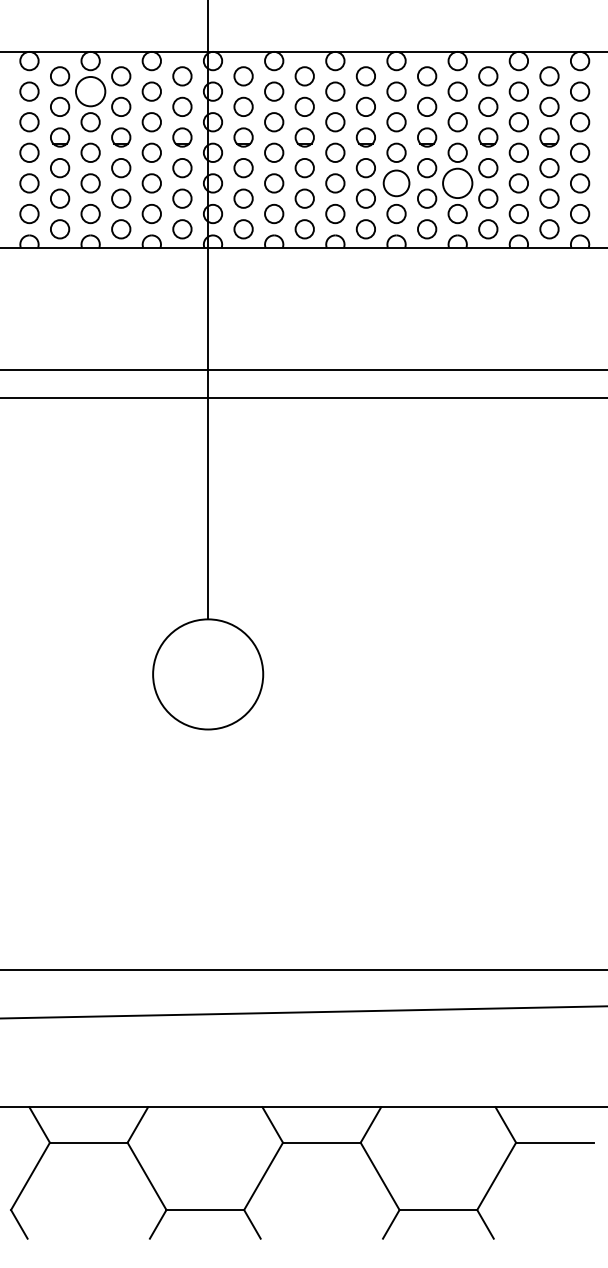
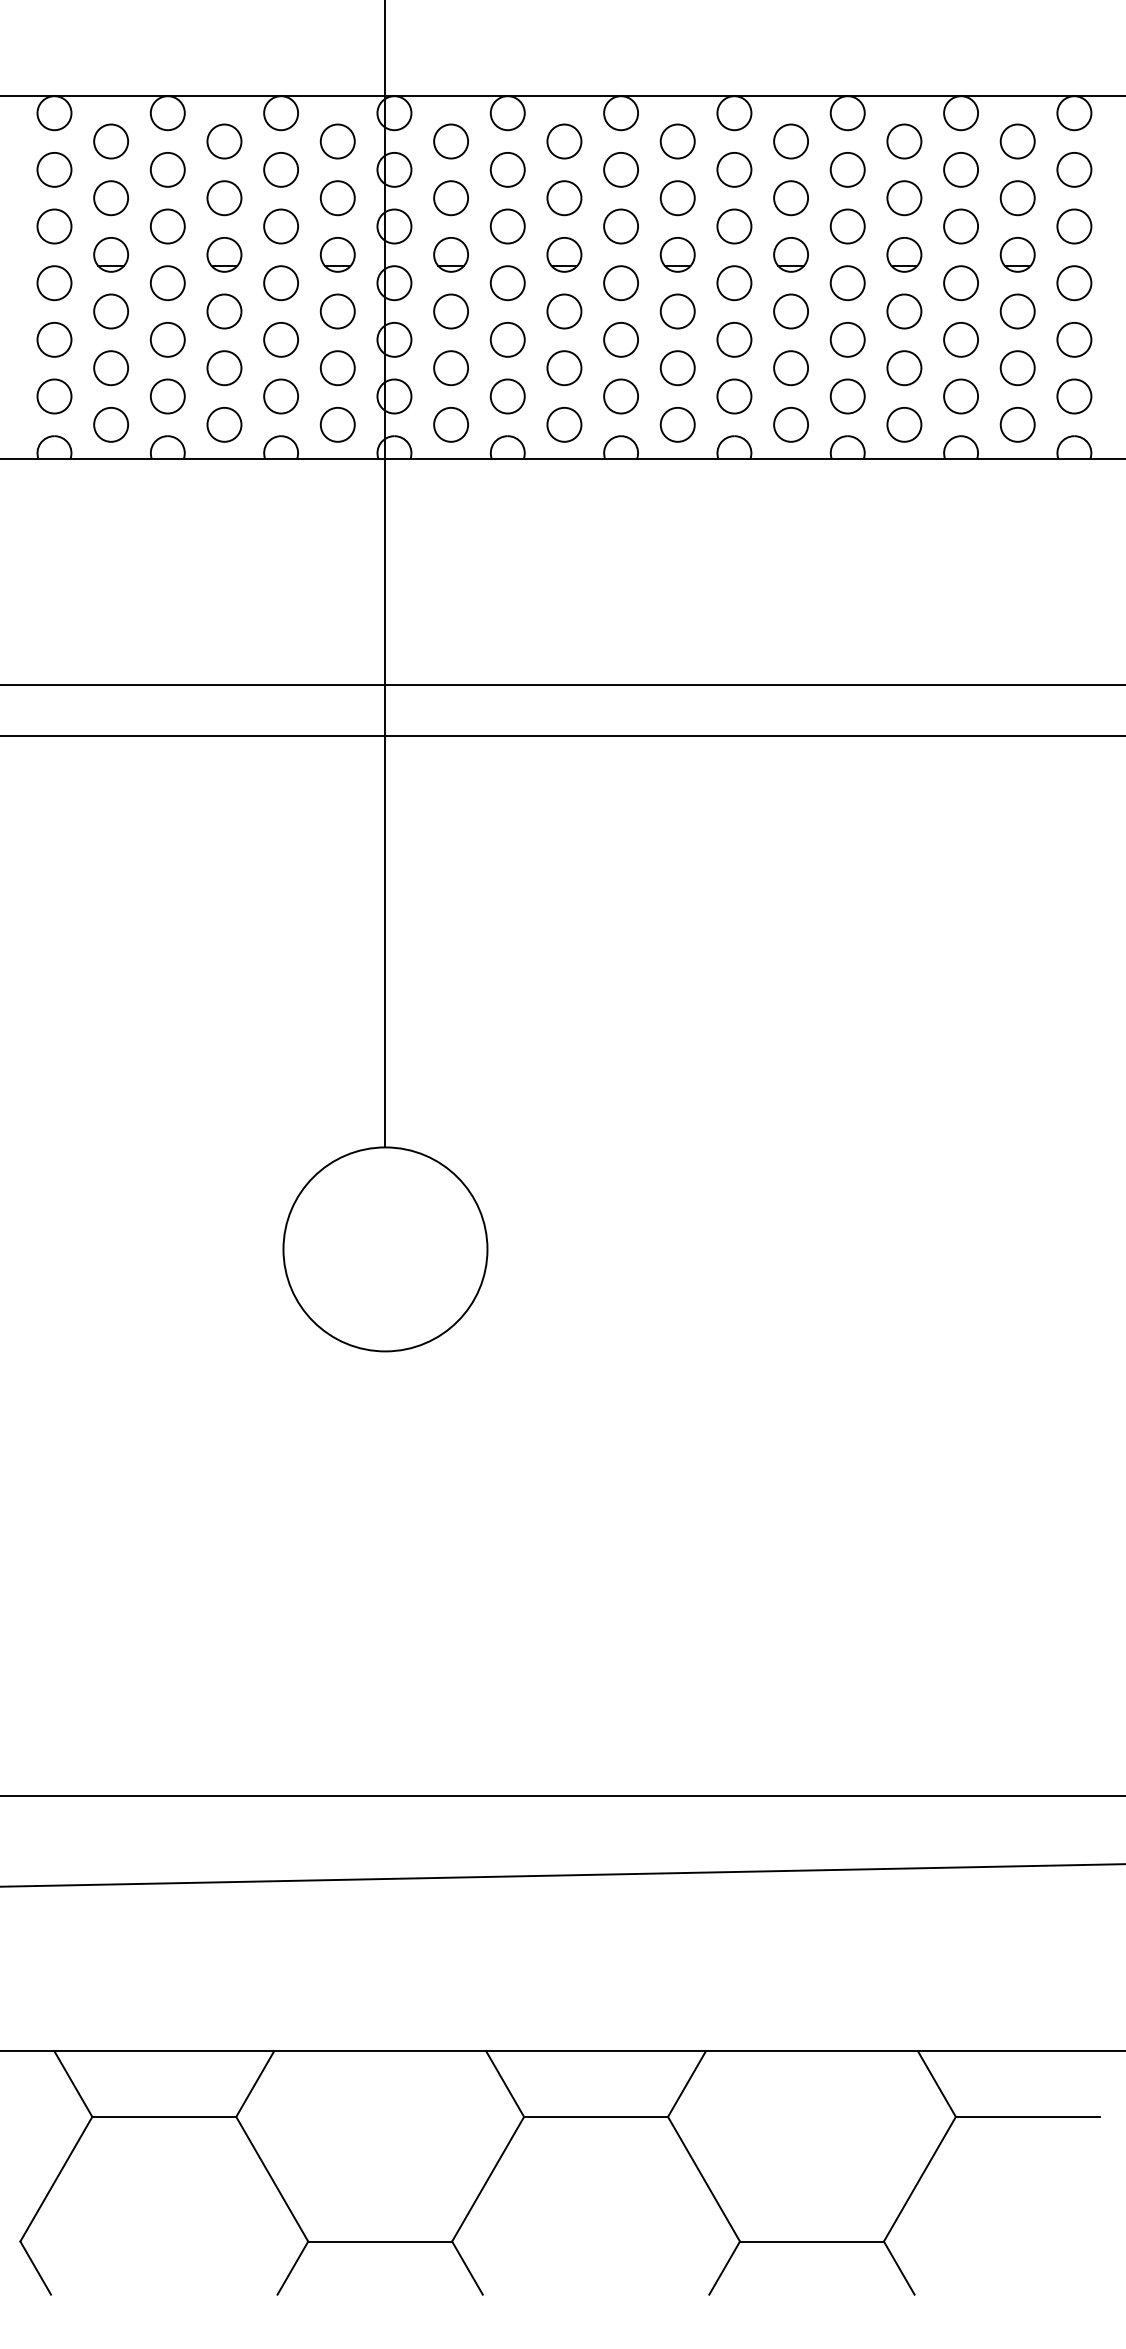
circle: (90, 91) -> (167, 169), size x0.62
circle: (396, 183) -> (734, 339), size x0.71
circle: (457, 183) -> (847, 339), size x0.62

